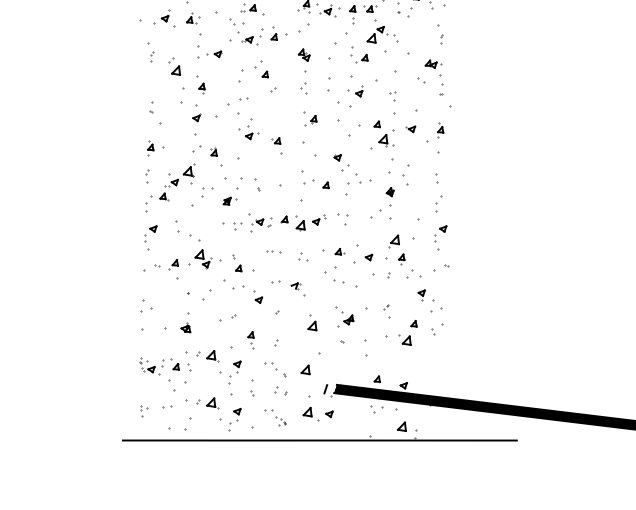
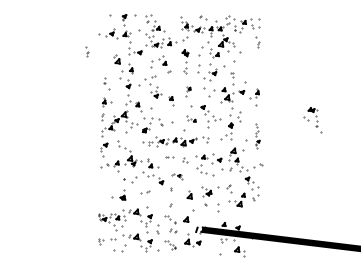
part: (151, 51) -> (87, 51), moved
part: (432, 84) -> (312, 120), moved
part: (309, 127) -> (188, 91), size x0.6
part: (315, 178) -> (191, 118), size x0.6
part: (440, 212) -> (257, 136), size x0.6
part: (287, 288) -> (176, 176), size x0.6
part: (147, 314) -> (102, 190), removed
part: (249, 339) -> (156, 203), removed
line: (319, 439) -> (193, 256), removed

